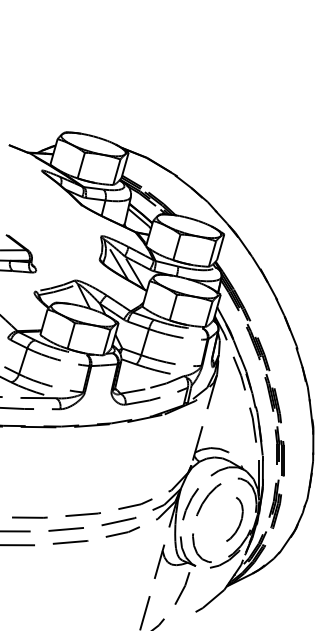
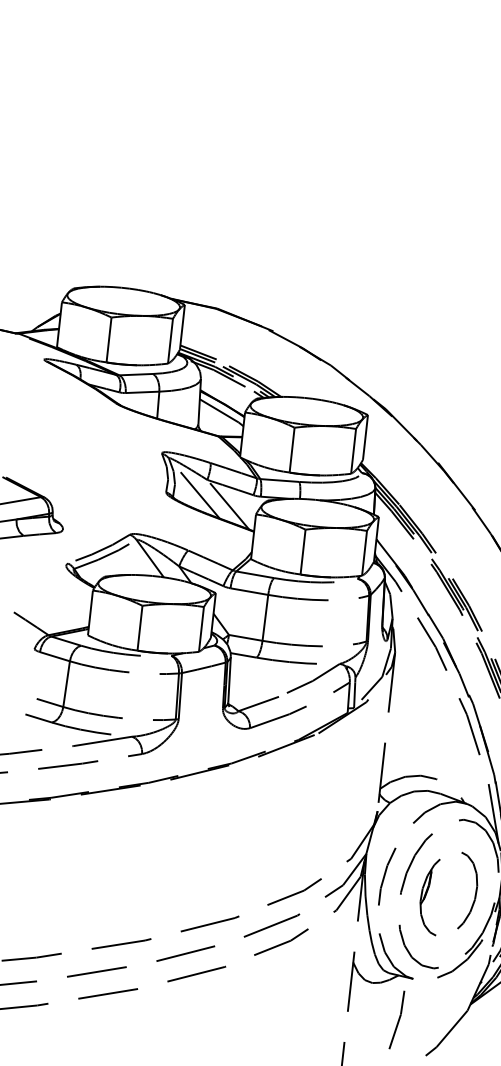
part: (214, 520) -> (431, 897), added

